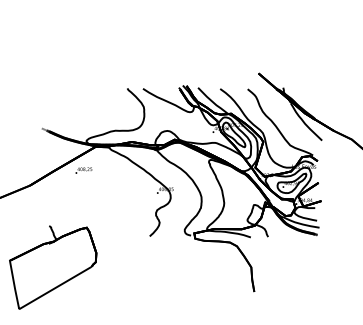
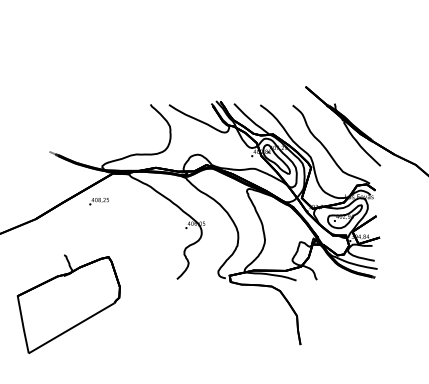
part: (52, 267) -> (68, 303), moved

